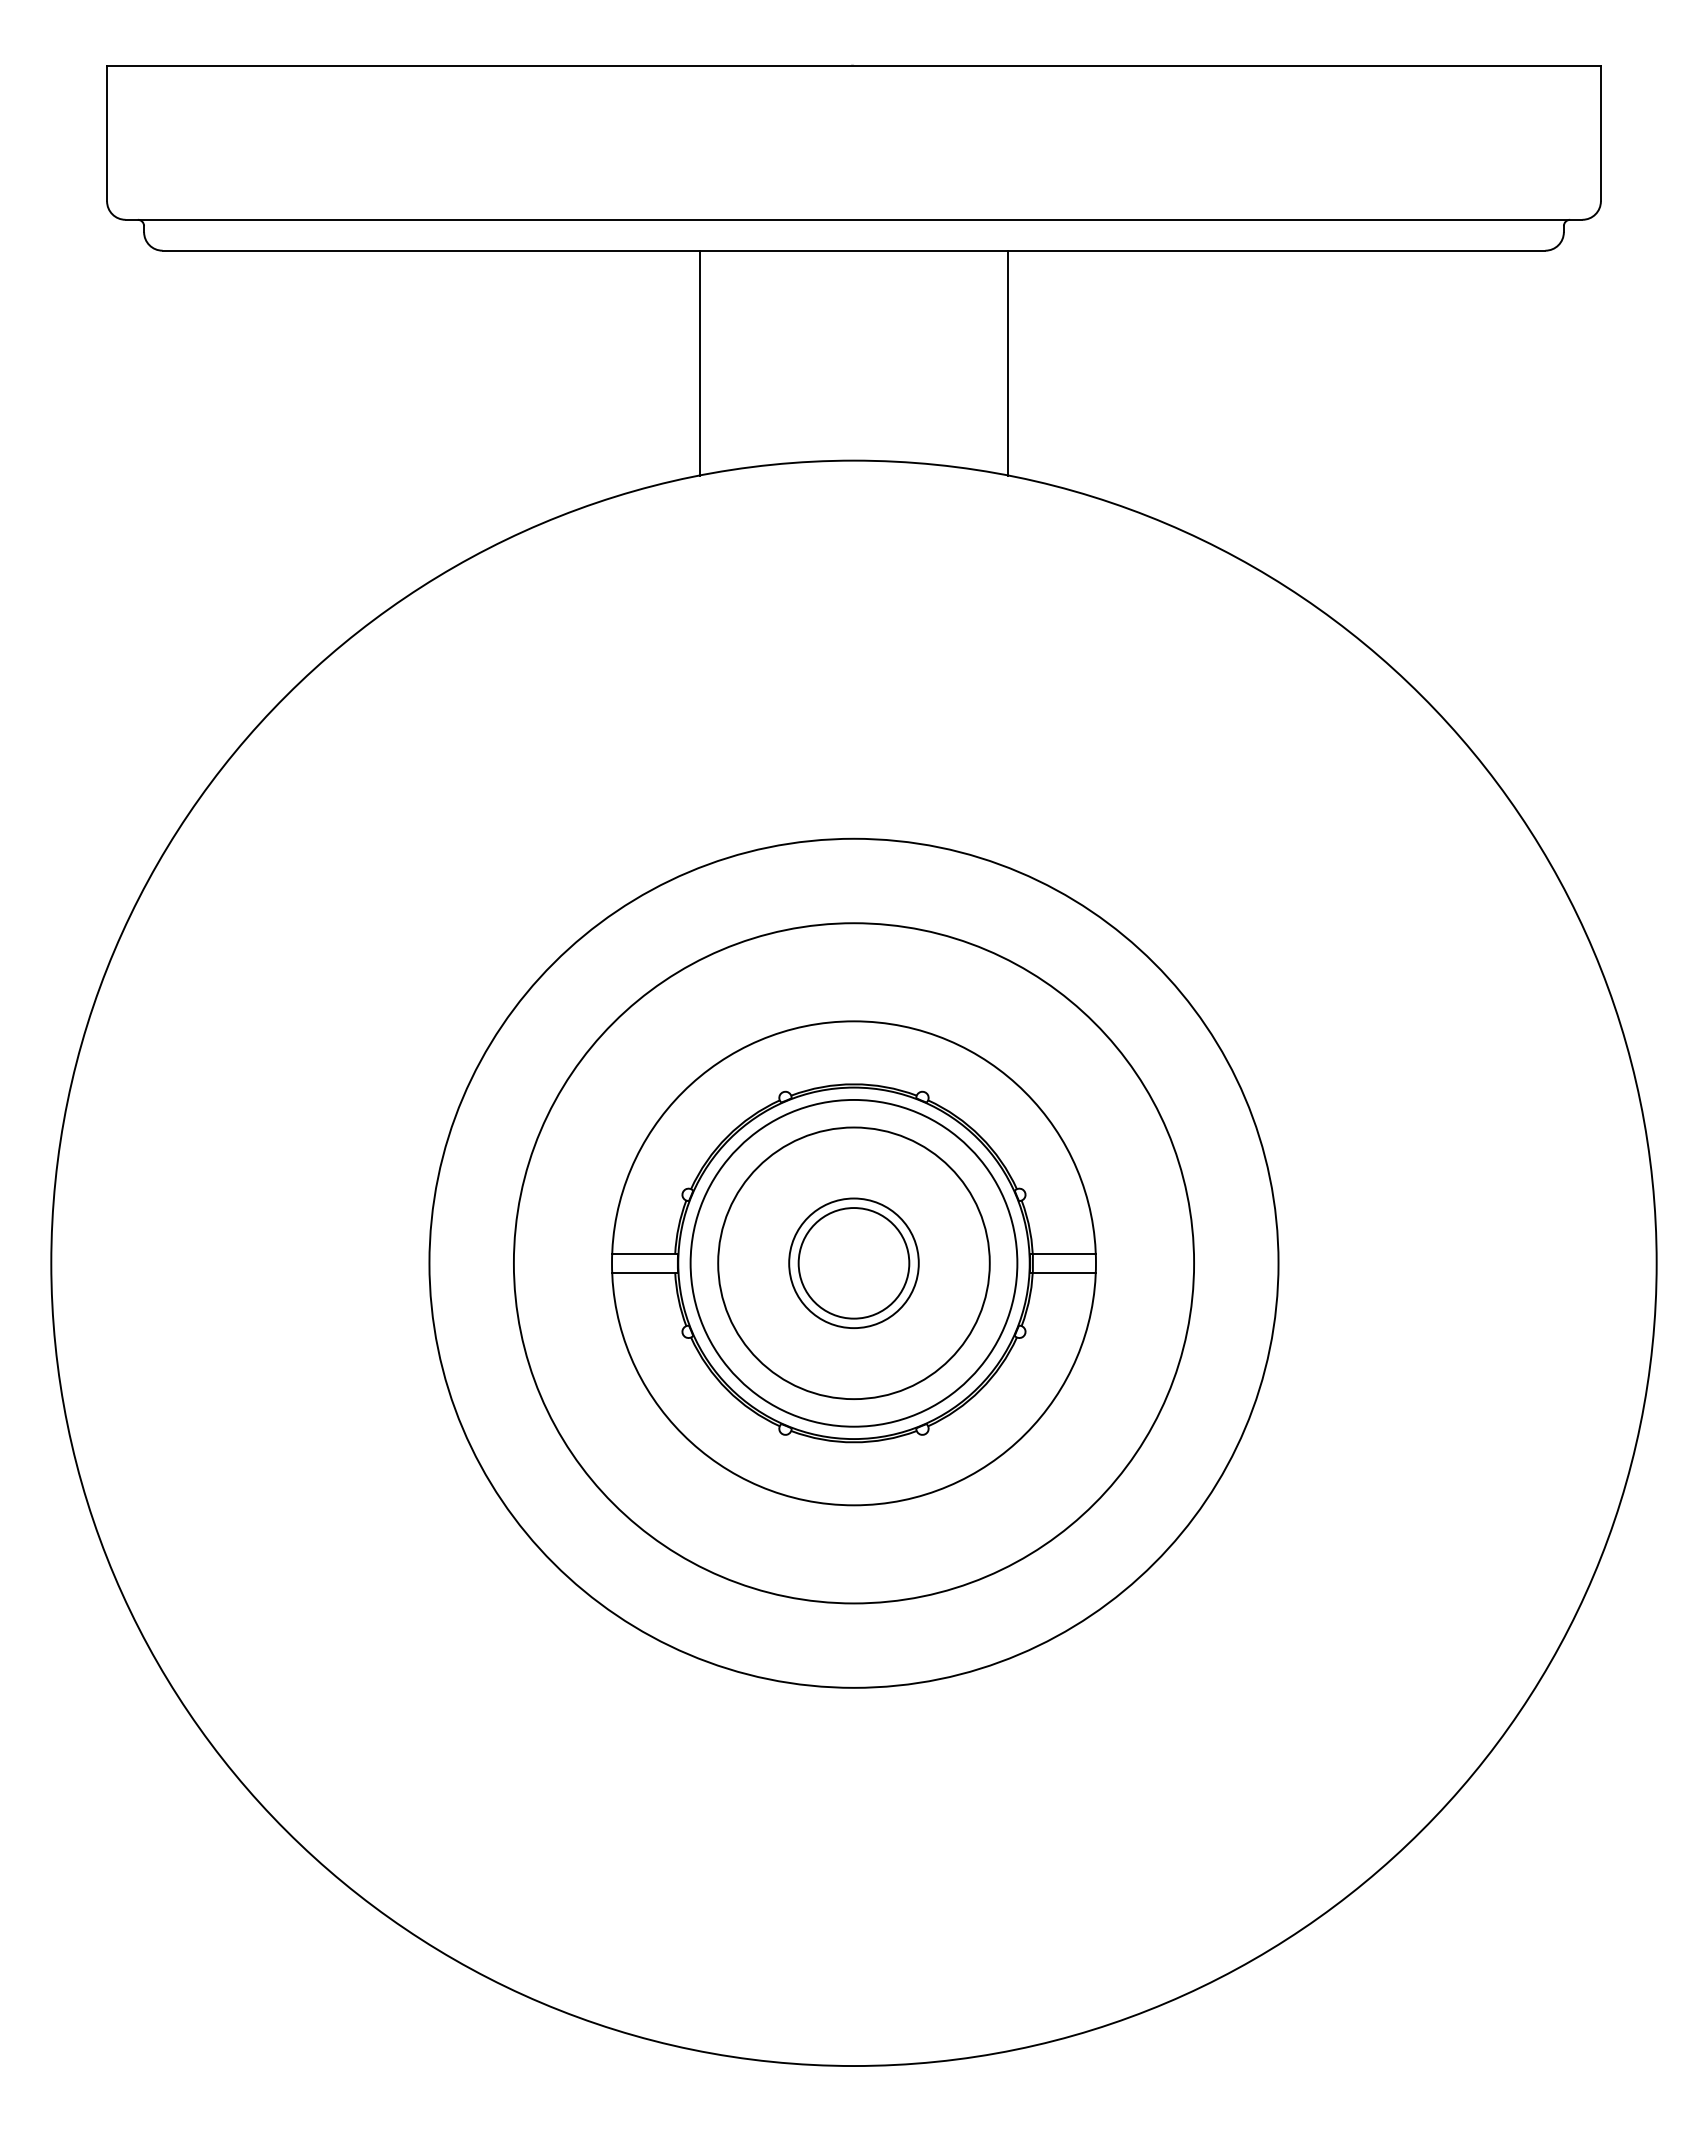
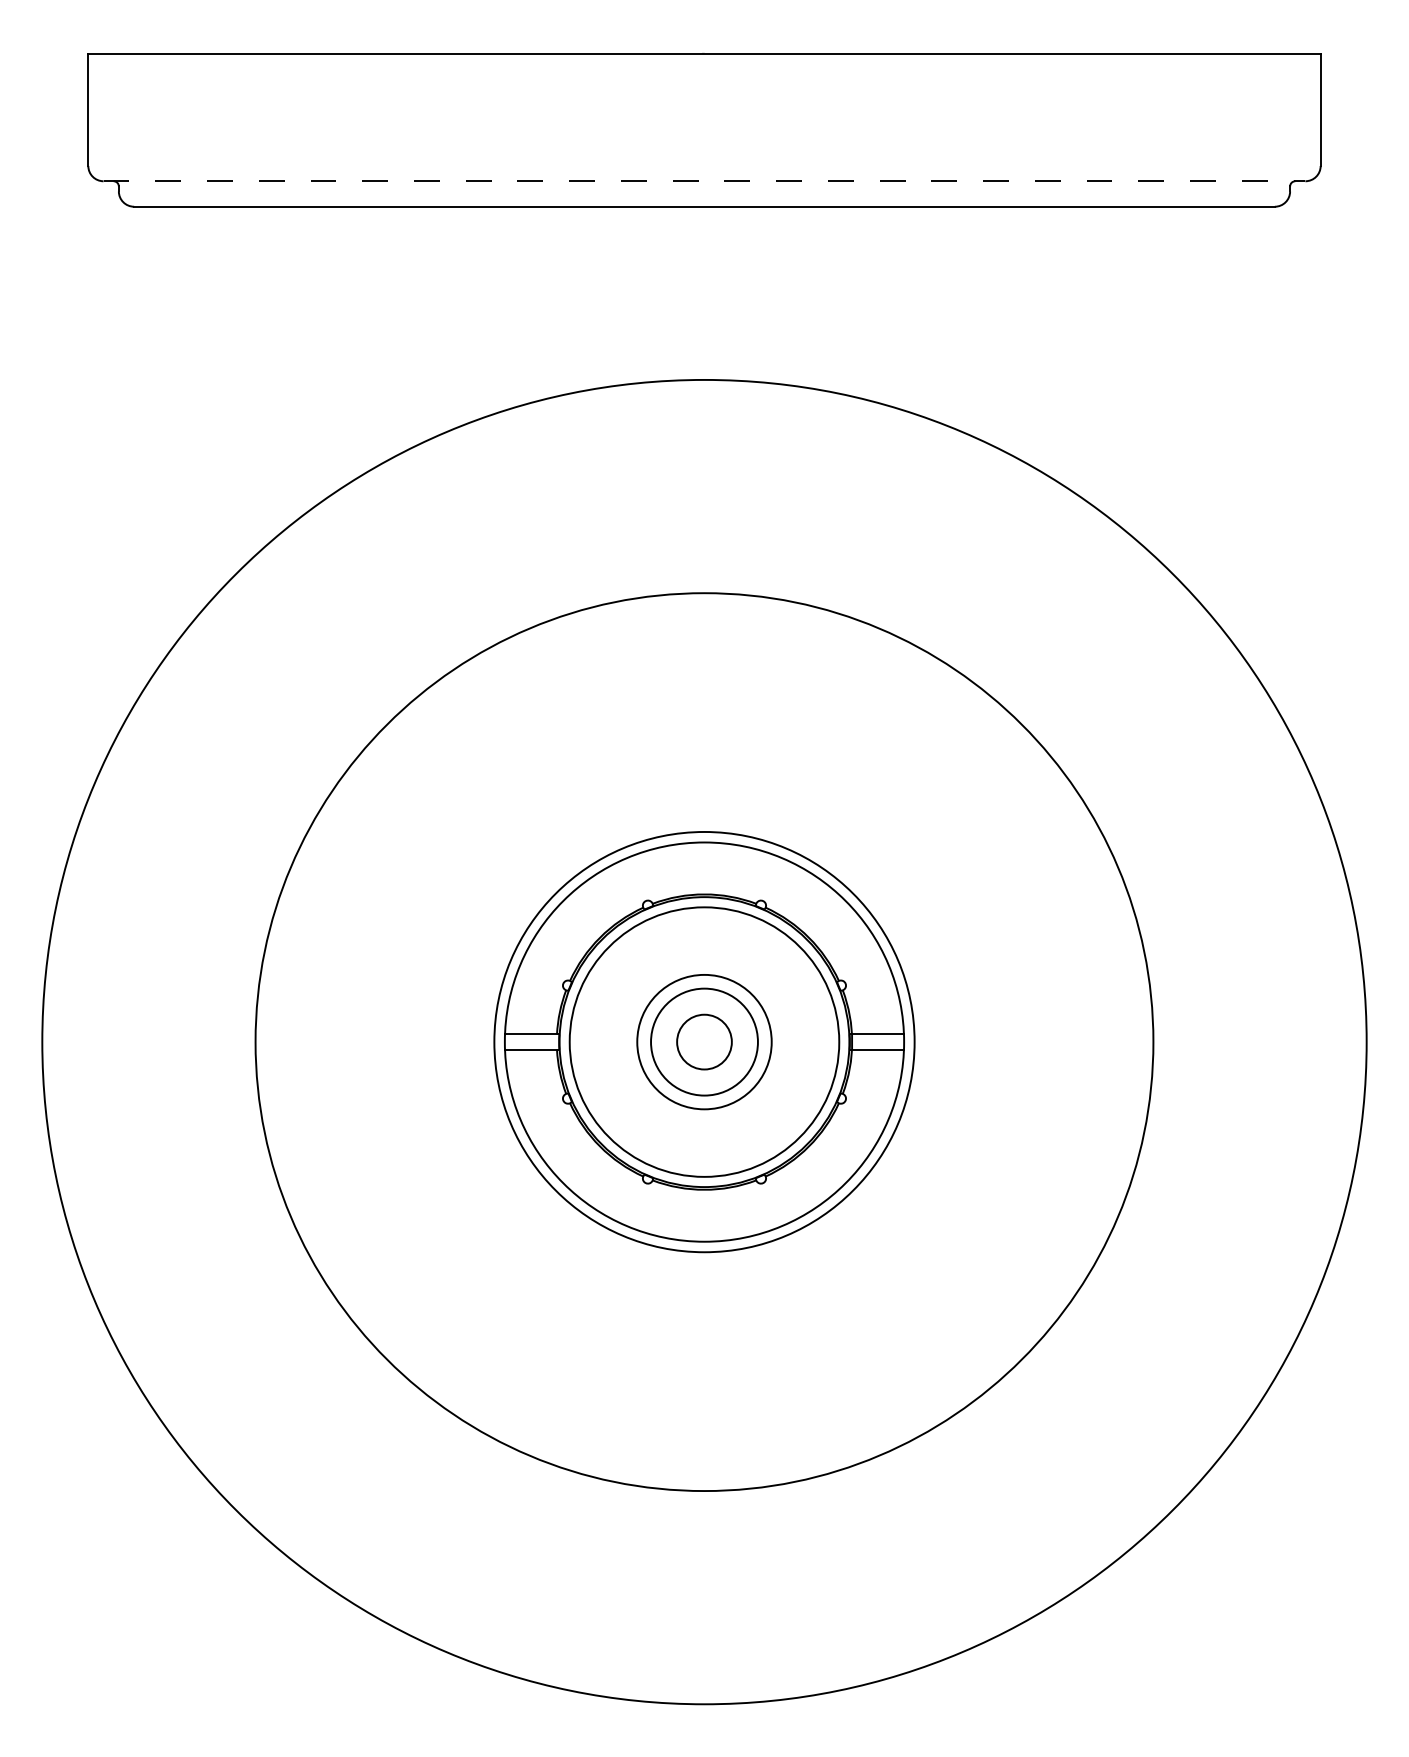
line: (854, 220) -> (704, 181), solid -> dashed
line: (700, 363) -> (577, 299), removed
line: (1007, 363) -> (831, 299), removed
circle: (854, 1262) -> (704, 1041), size x0.6
circle: (854, 1262) -> (704, 1041), size x0.6
circle: (854, 1262) -> (704, 1041), size x1.6
circle: (854, 1263) -> (704, 1042), size x0.6

